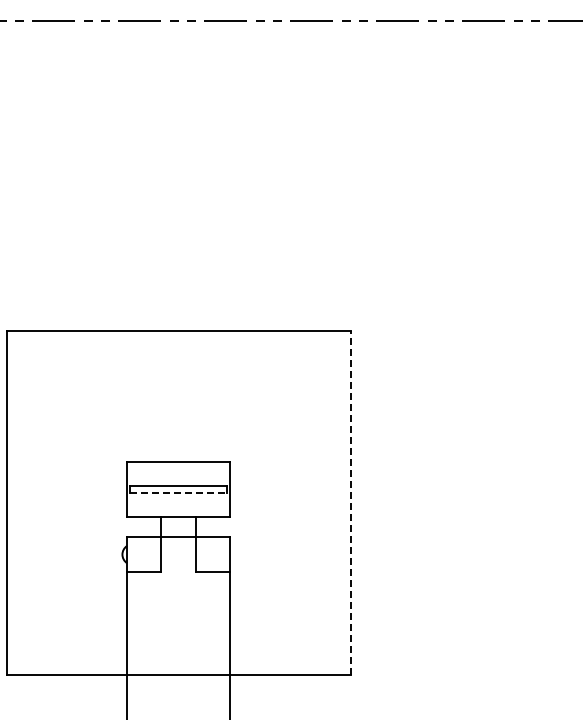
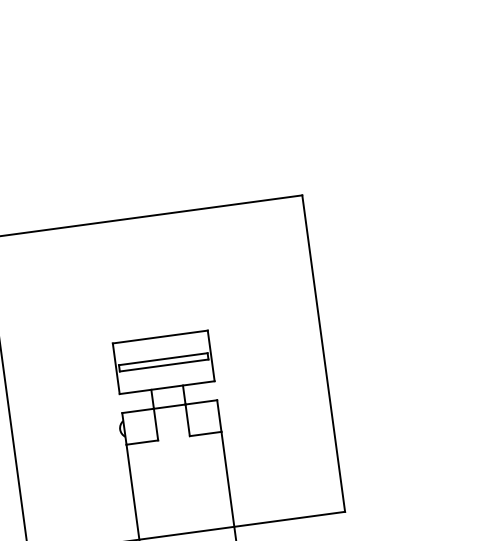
line: (179, 492) -> (164, 365), dashed -> solid
line: (350, 502) -> (323, 353), dashed -> solid

